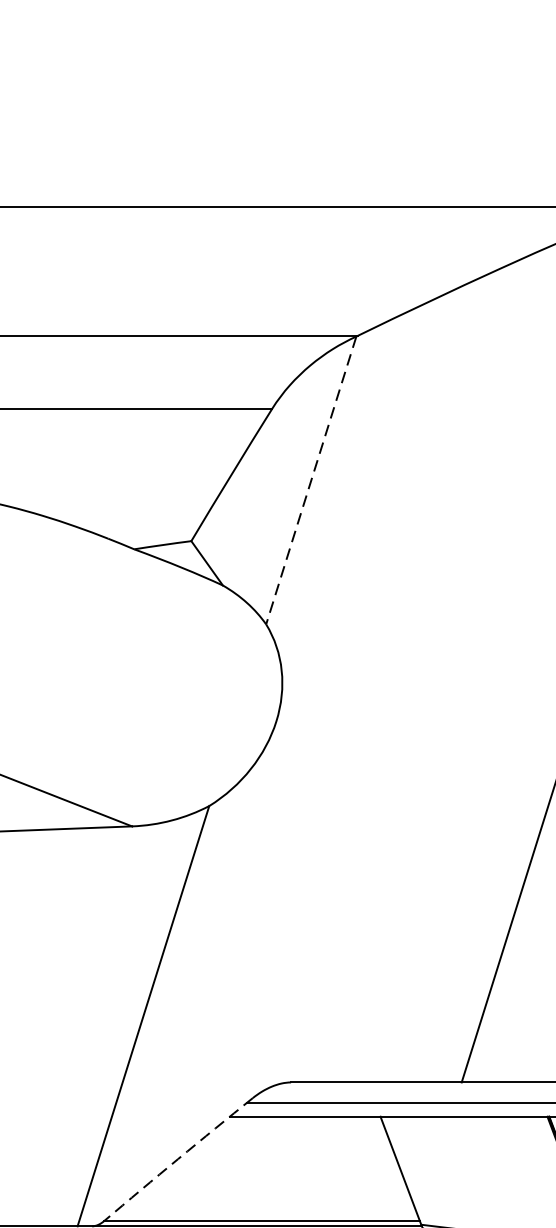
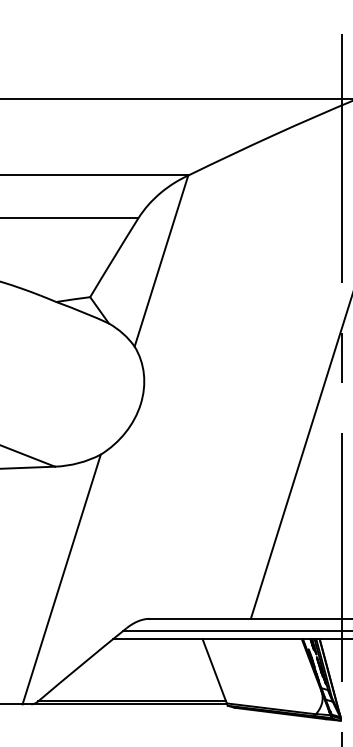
line: (311, 481) -> (161, 261), dashed -> solid
arc: (178, 1159) -> (82, 664), dashed -> solid

